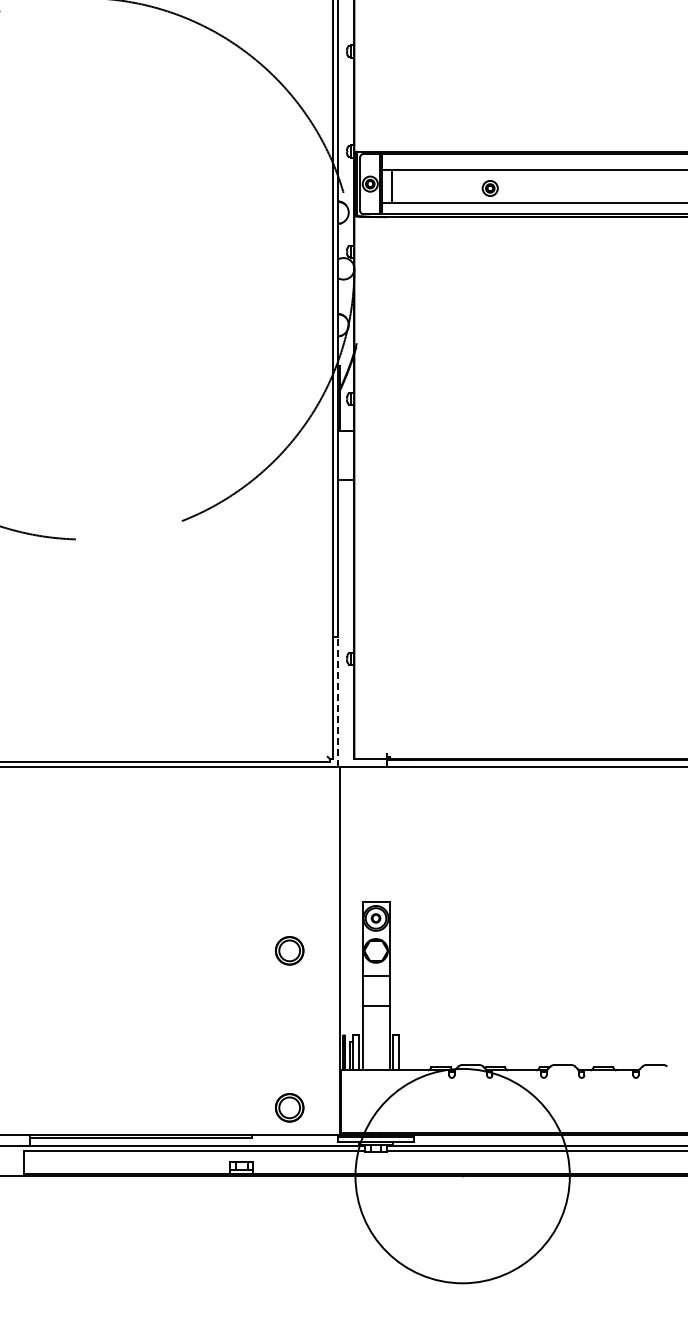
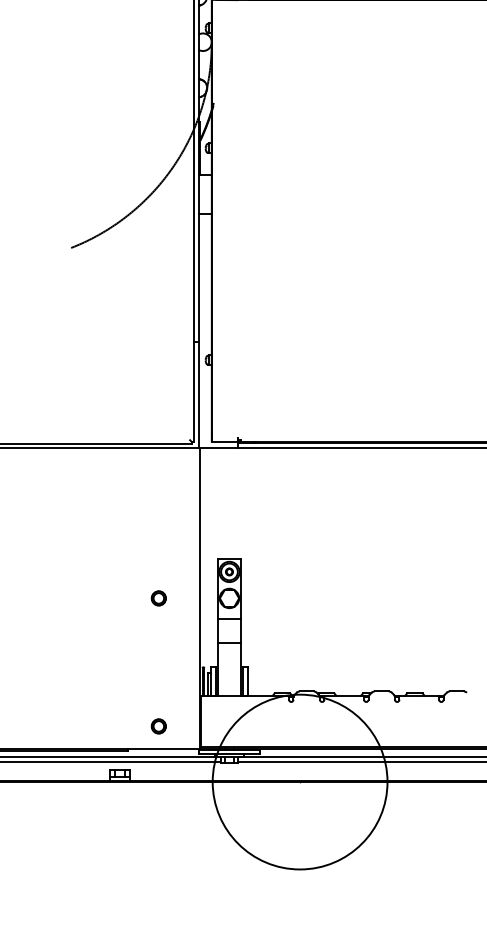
line: (338, 701) -> (198, 395), dashed -> solid
part: (288, 950) -> (158, 598), size x0.62
part: (288, 1107) -> (158, 726), size x0.62

